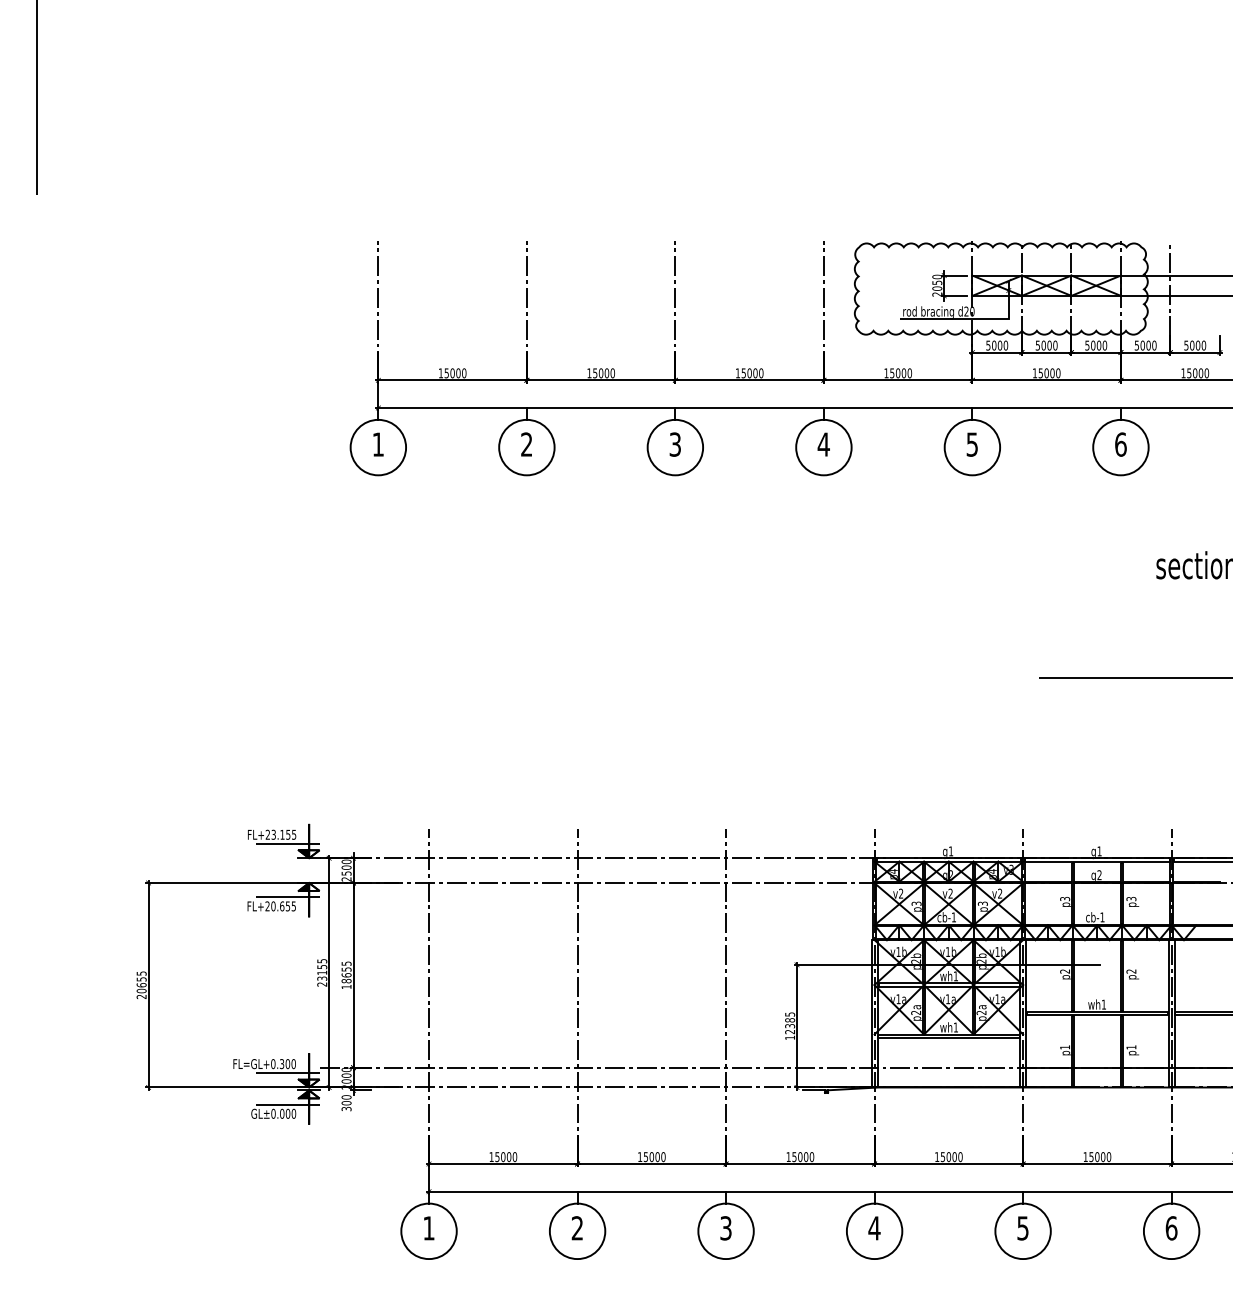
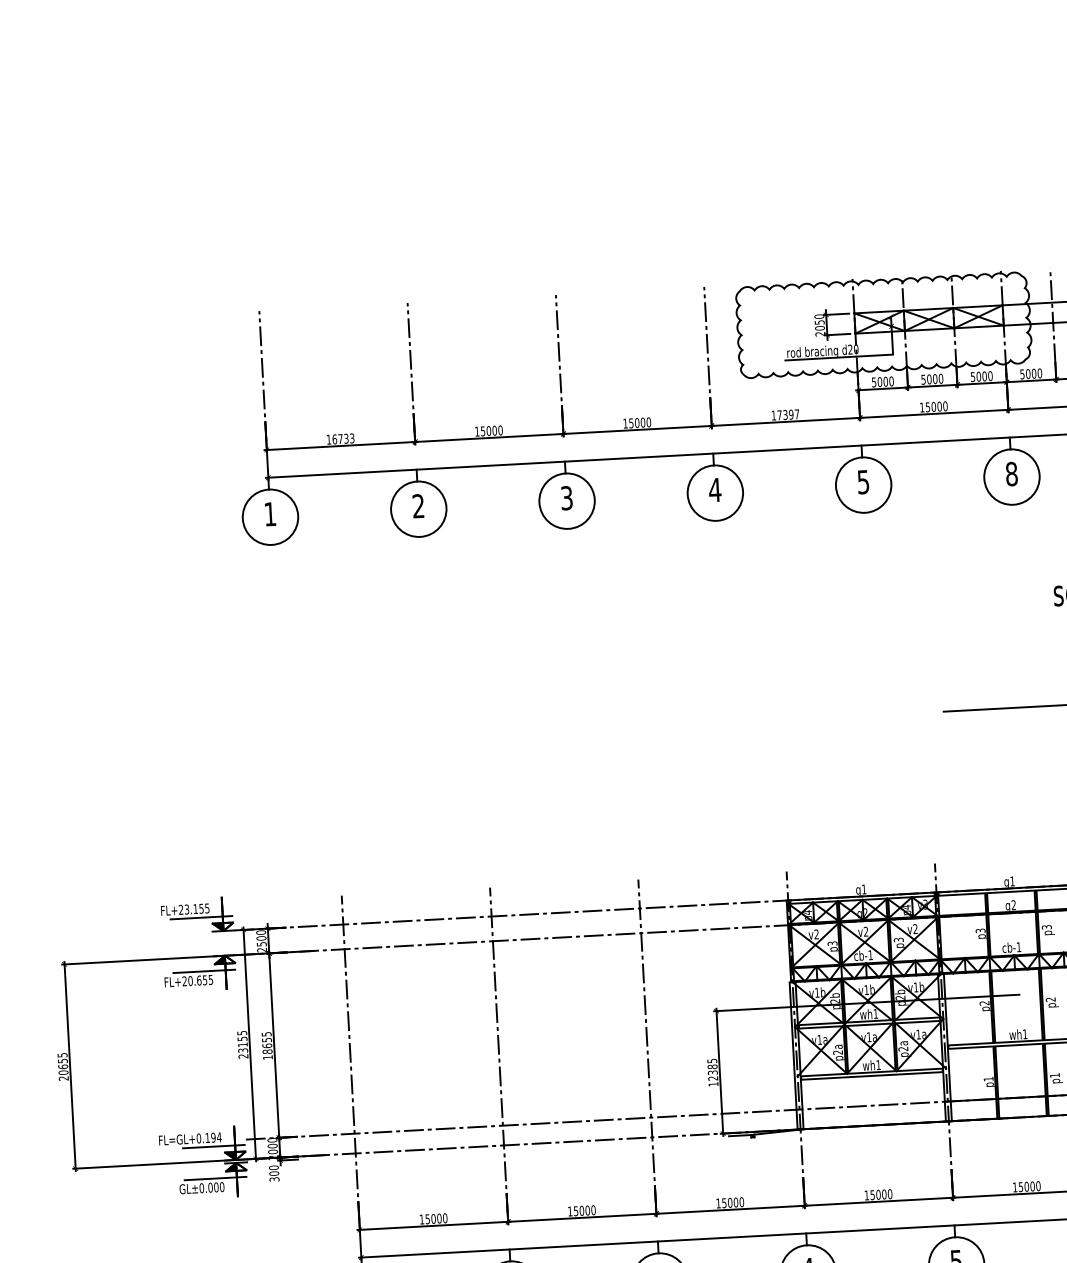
text: (455, 373) -> (343, 439), 15000 -> 16733
text: (901, 373) -> (788, 414), 15000 -> 17397
text: (1120, 444) -> (1011, 474), 6 -> 8
text: (287, 1064) -> (213, 1138), FL=GL+0.300 -> FL=GL+0.194

